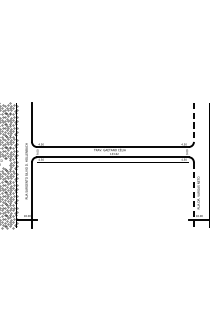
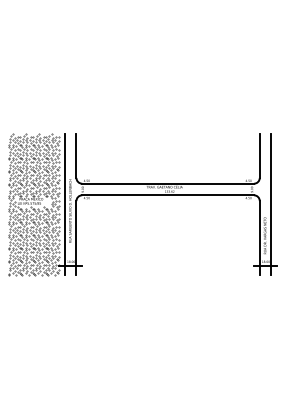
line: (193, 122) -> (259, 156), dashed -> solid
line: (21, 165) -> (64, 204), added
line: (204, 165) -> (271, 204), added
line: (193, 195) -> (259, 238), dashed -> solid

